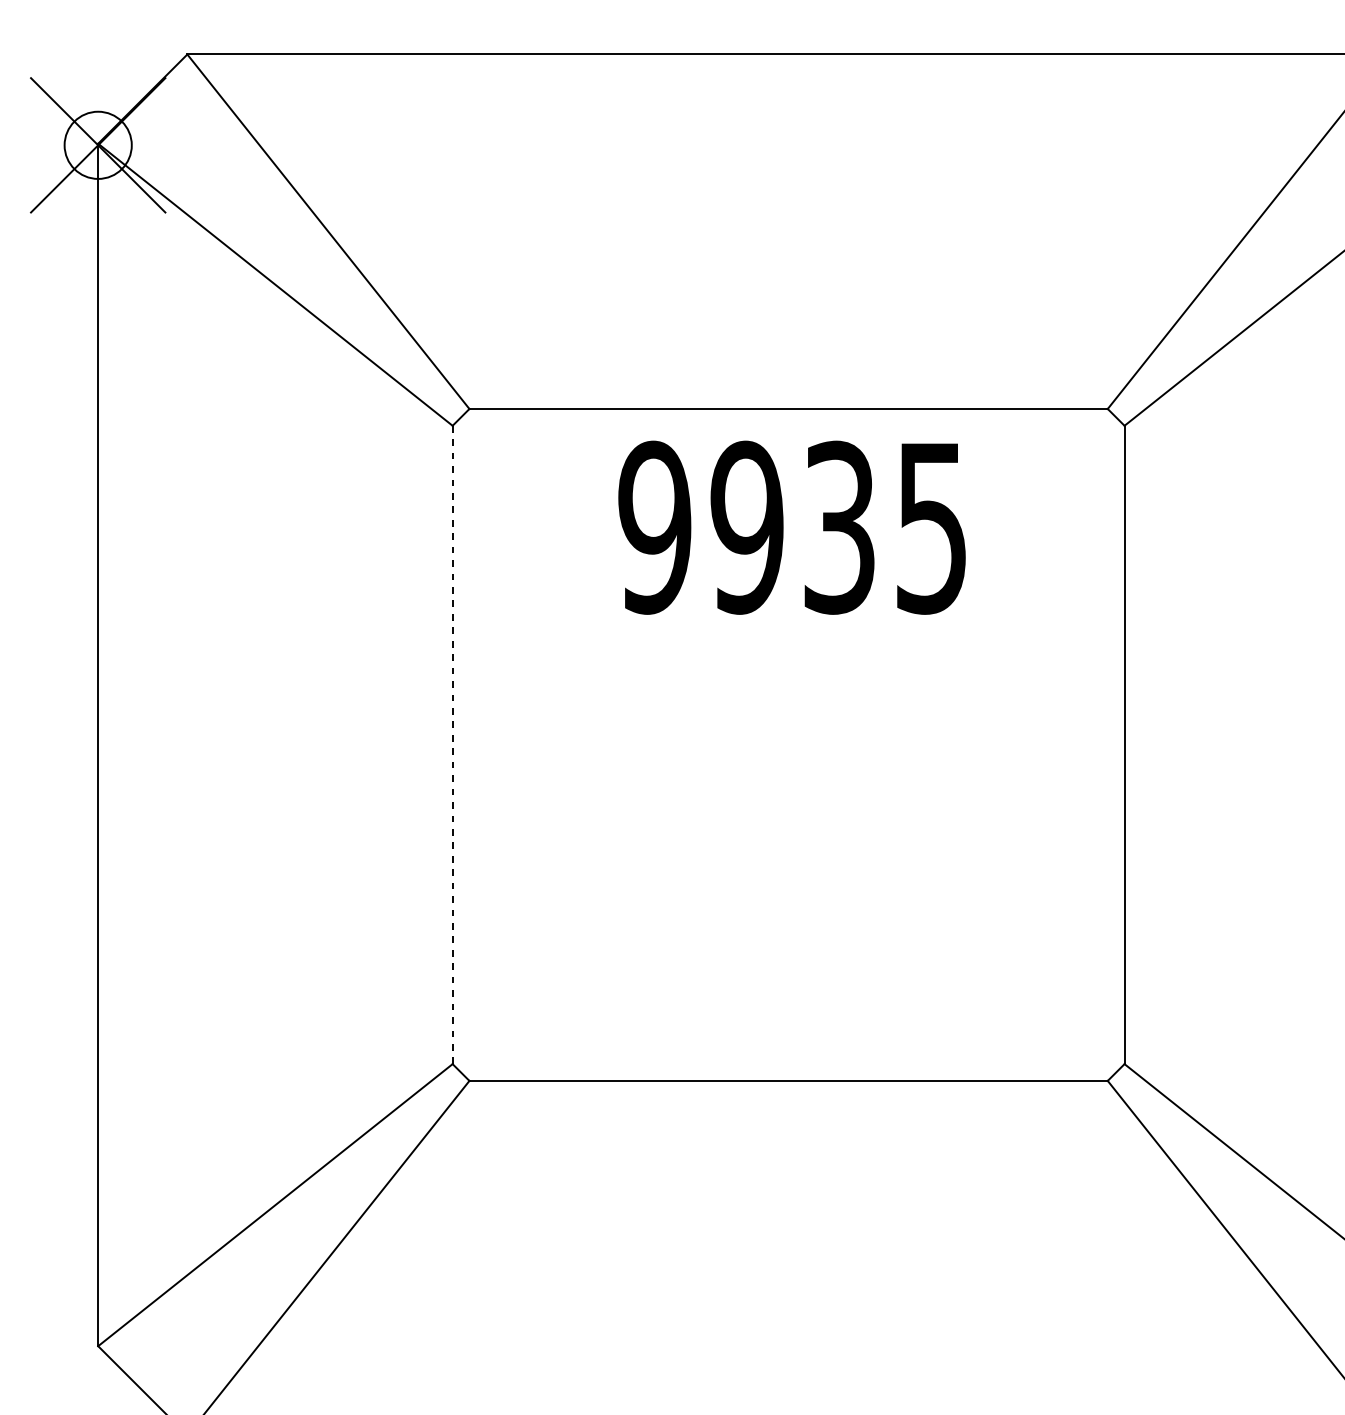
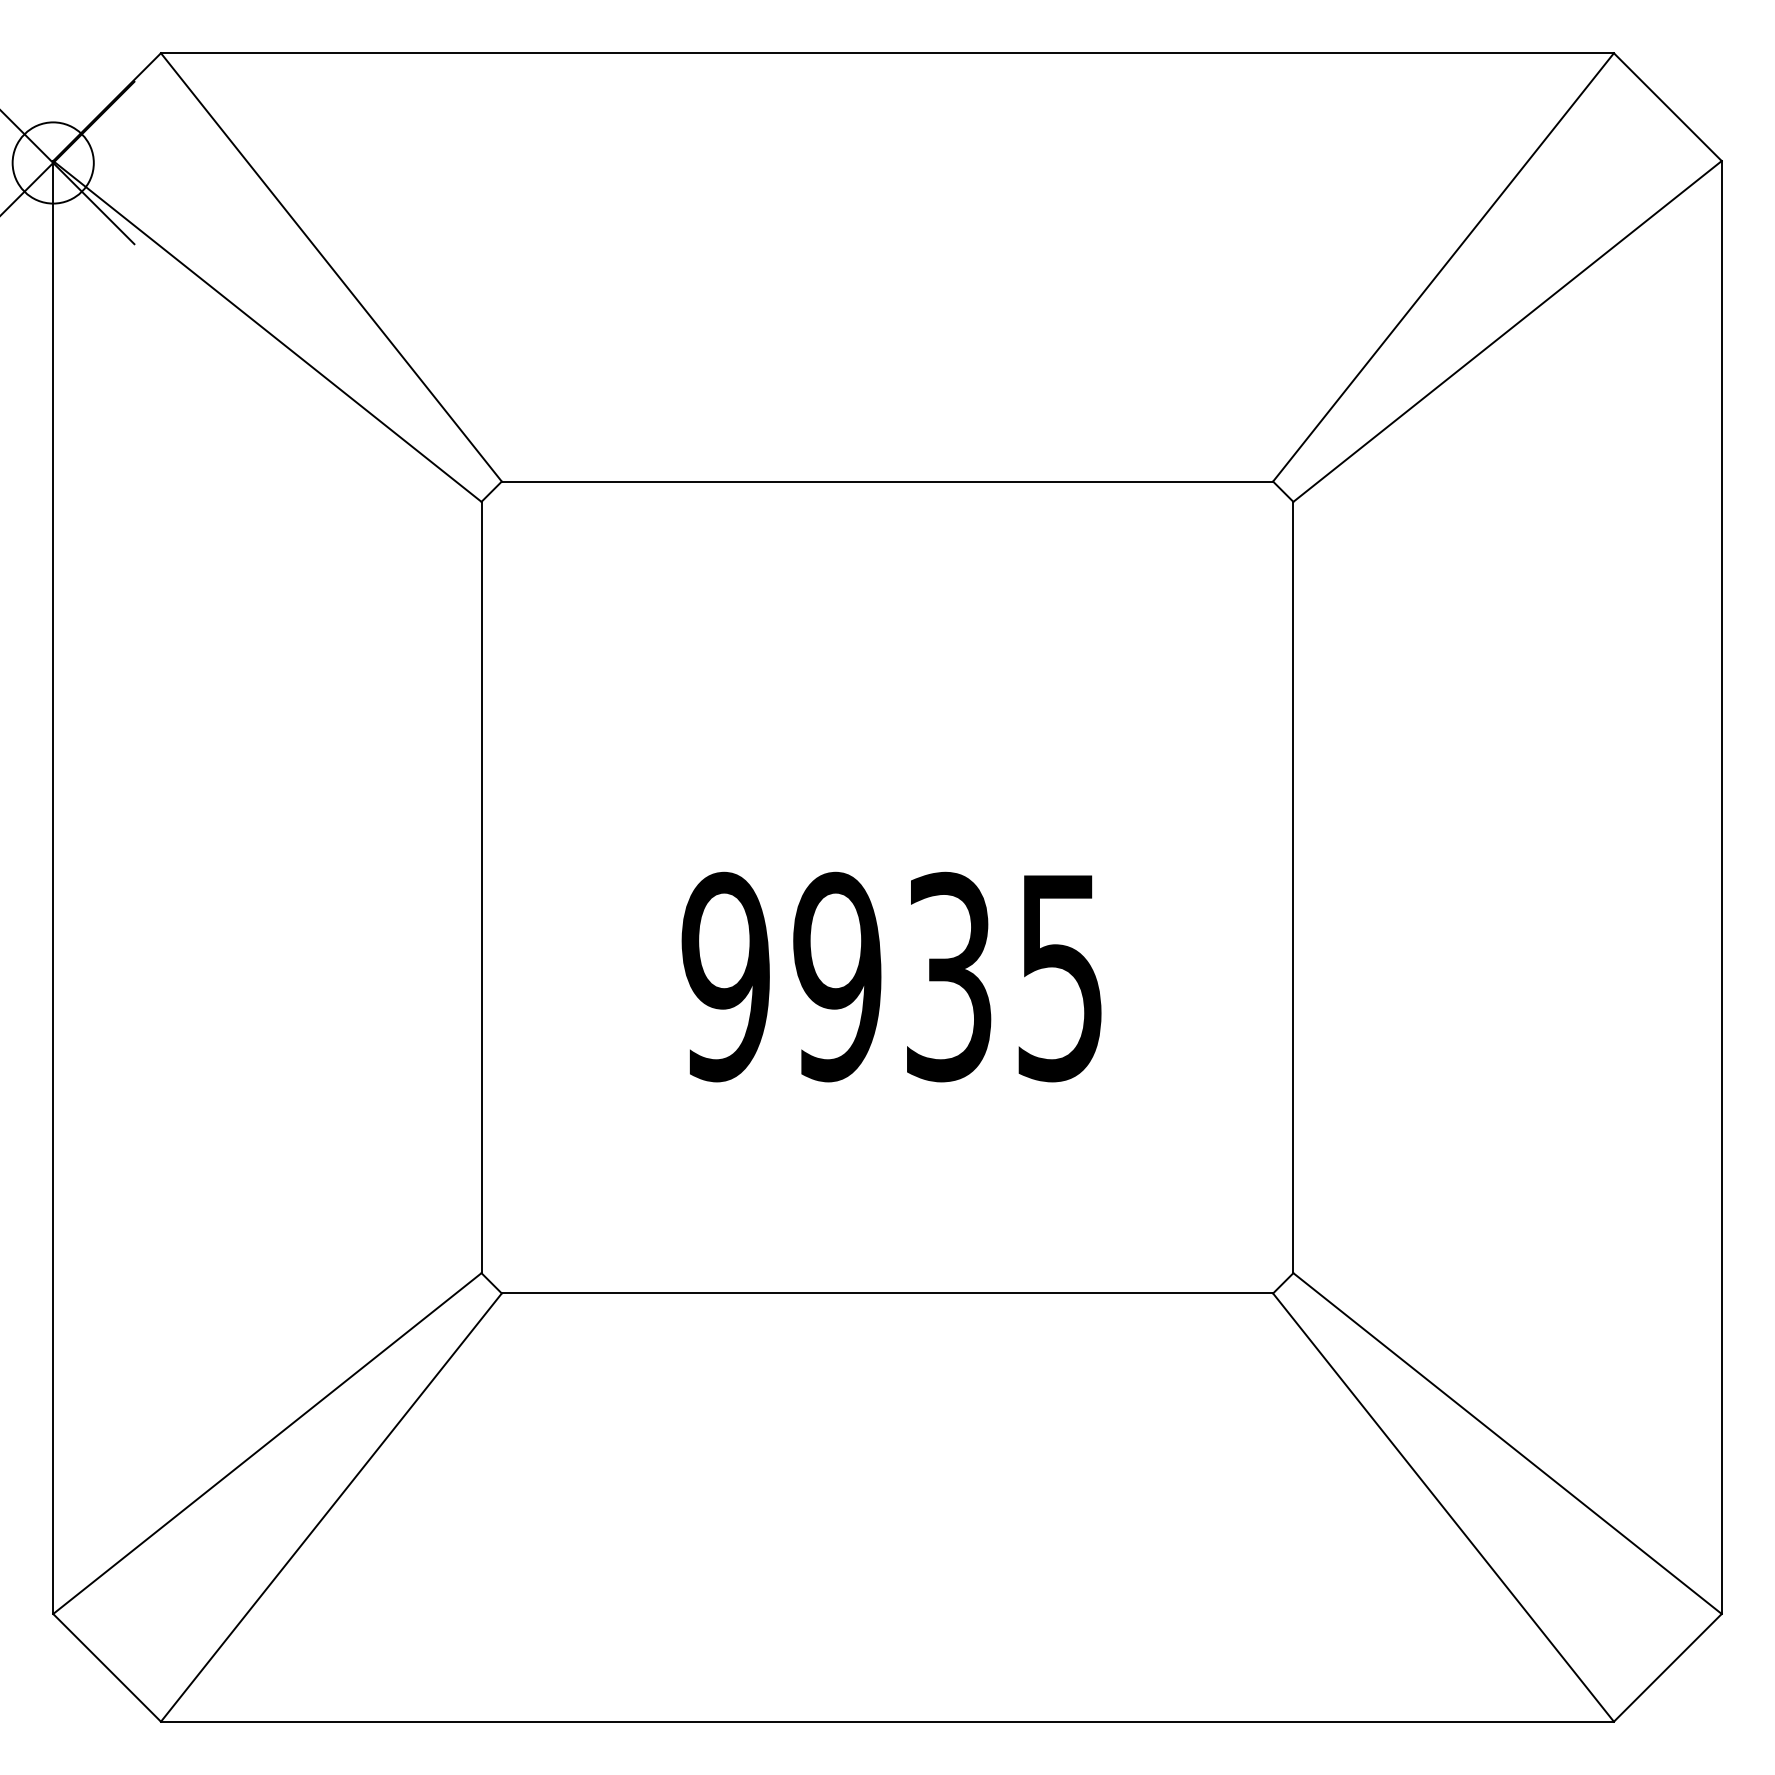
text: (791, 527) -> (891, 976), moved
line: (452, 744) -> (481, 887), dashed -> solid

